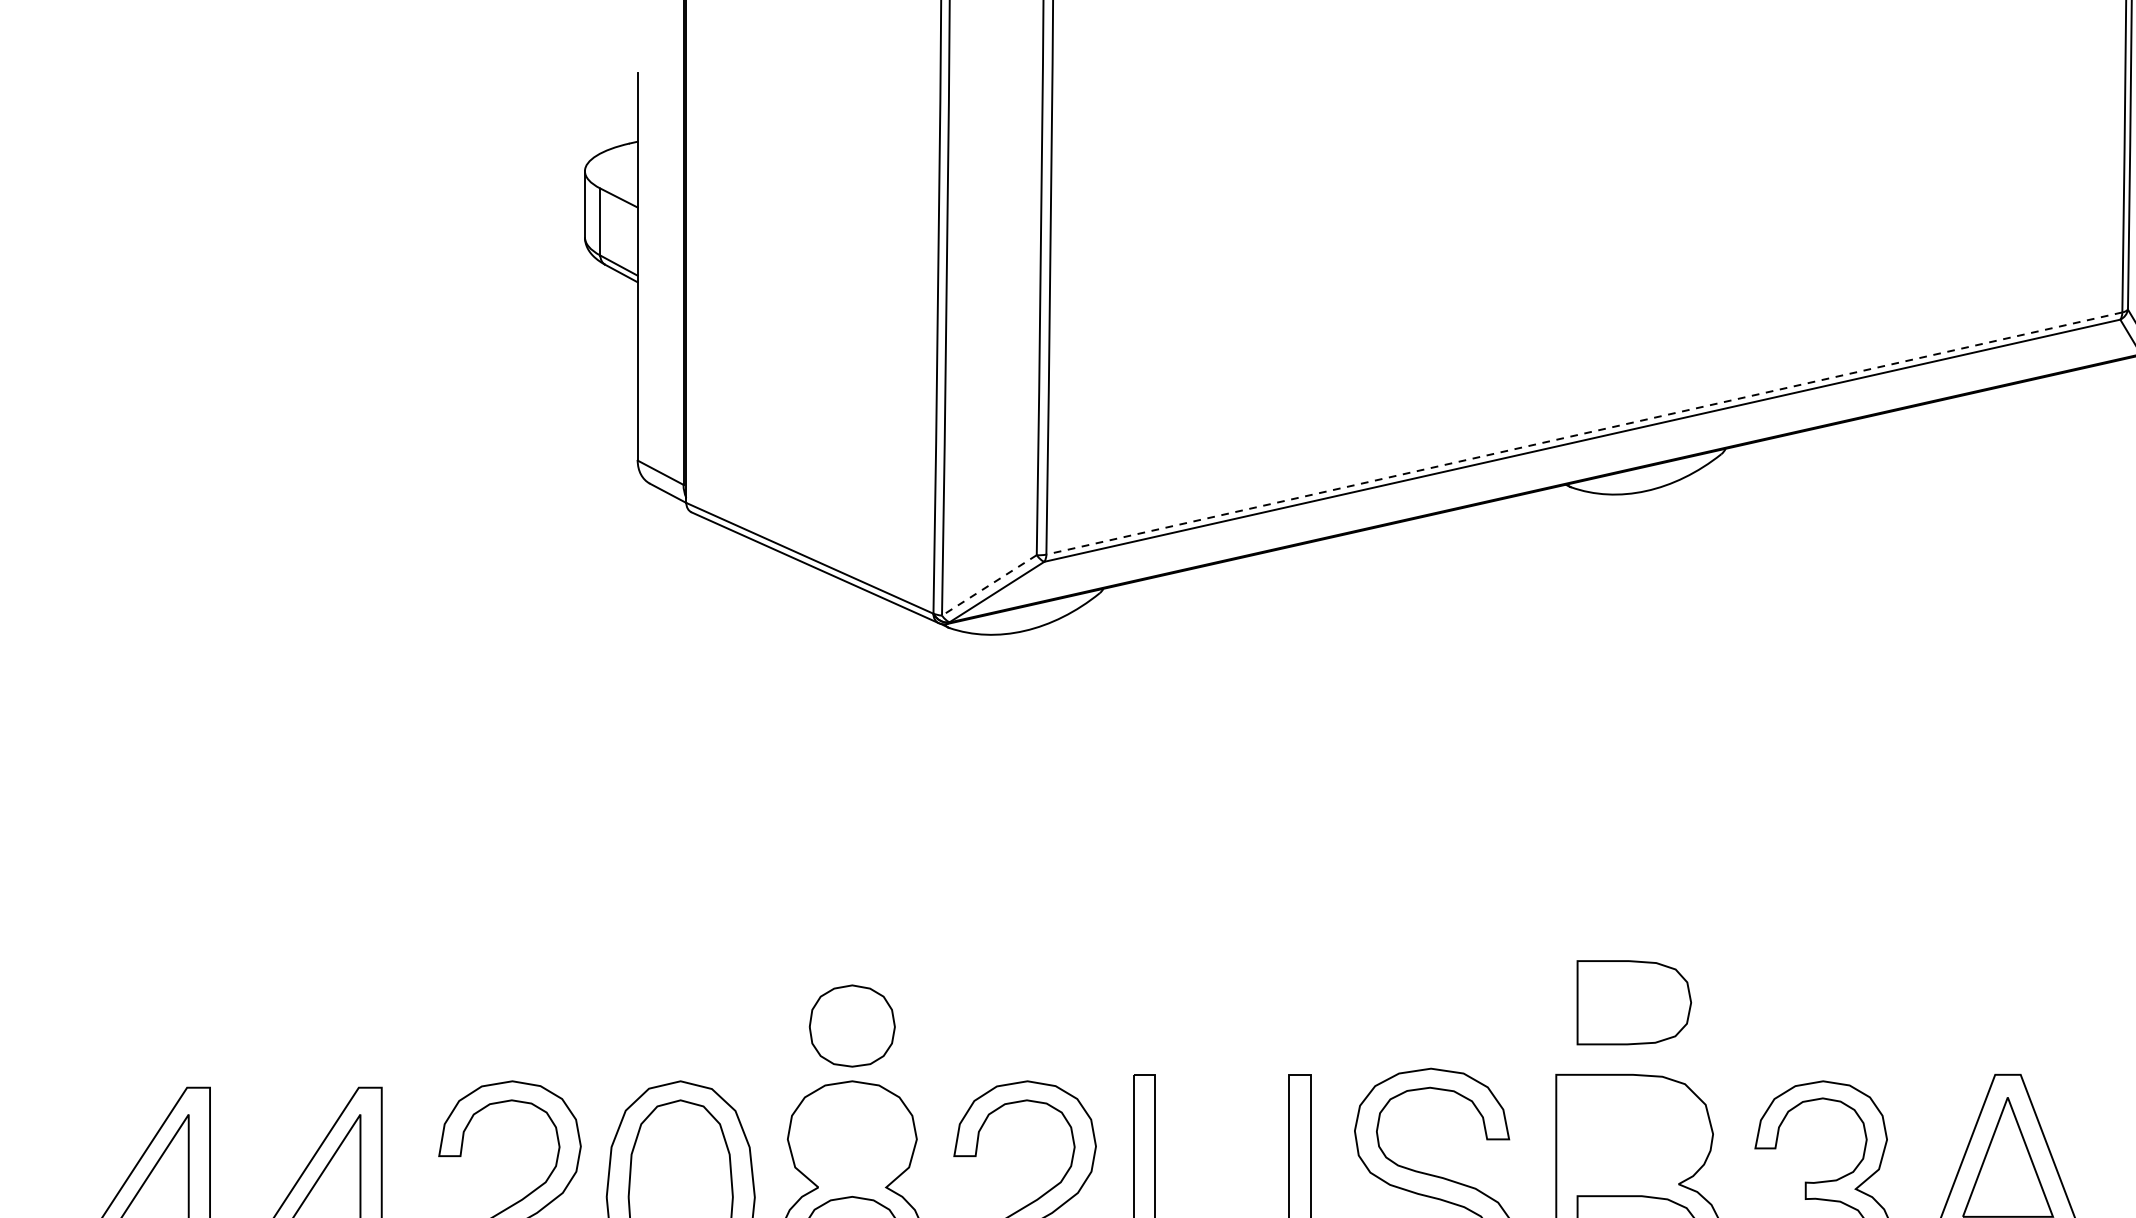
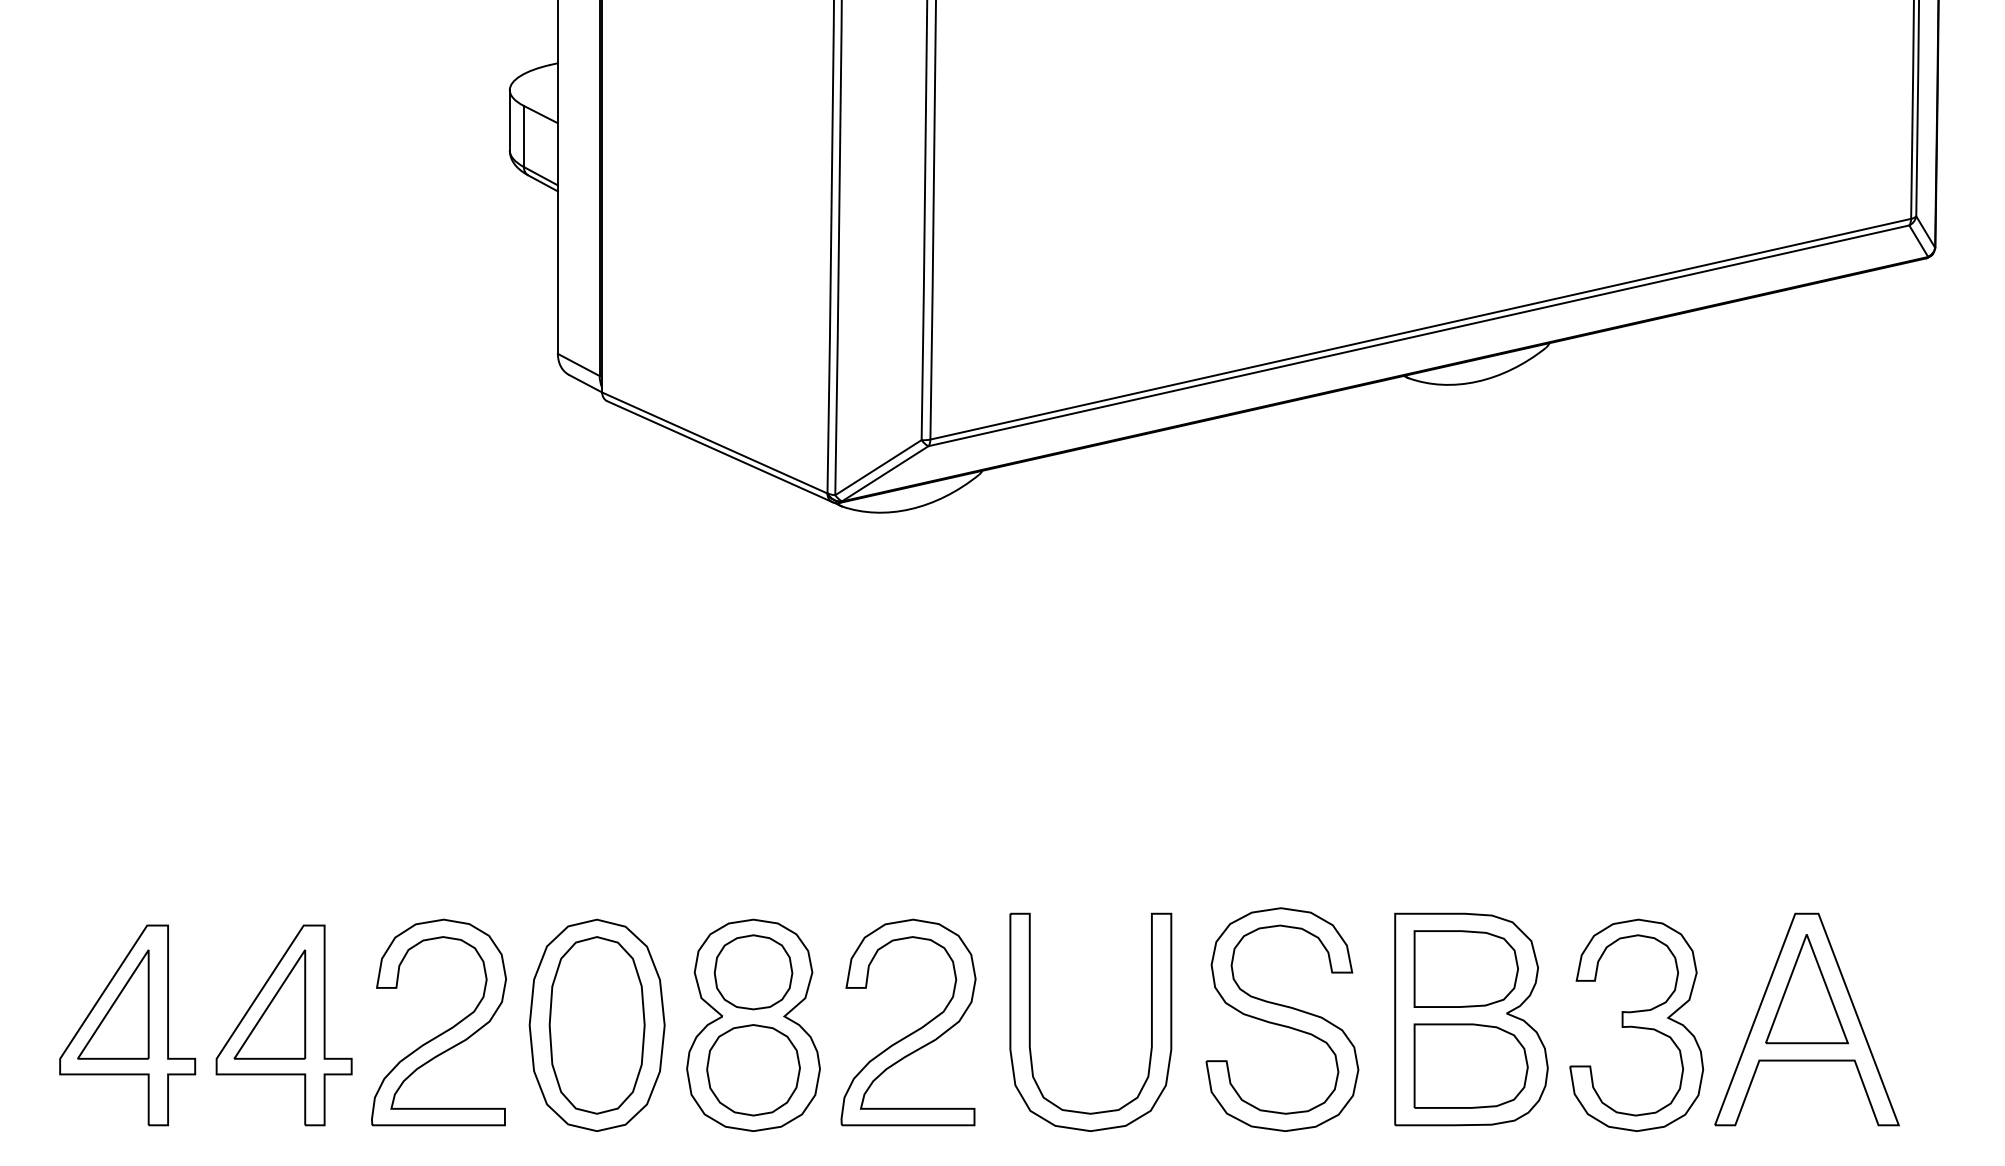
line: (1584, 433) -> (1420, 329), dashed -> solid
line: (989, 585) -> (878, 467), dashed -> solid
part: (1633, 1002) -> (1465, 968), moved
part: (852, 1026) -> (753, 972), moved

